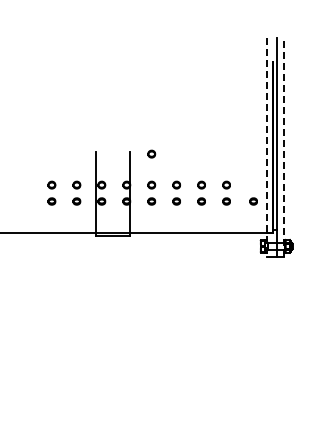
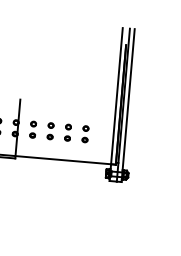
line: (283, 146) -> (128, 105), dashed -> solid
line: (266, 147) -> (116, 104), dashed -> solid
part: (151, 153) -> (35, 102), removed
part: (253, 201) -> (103, 141), removed

